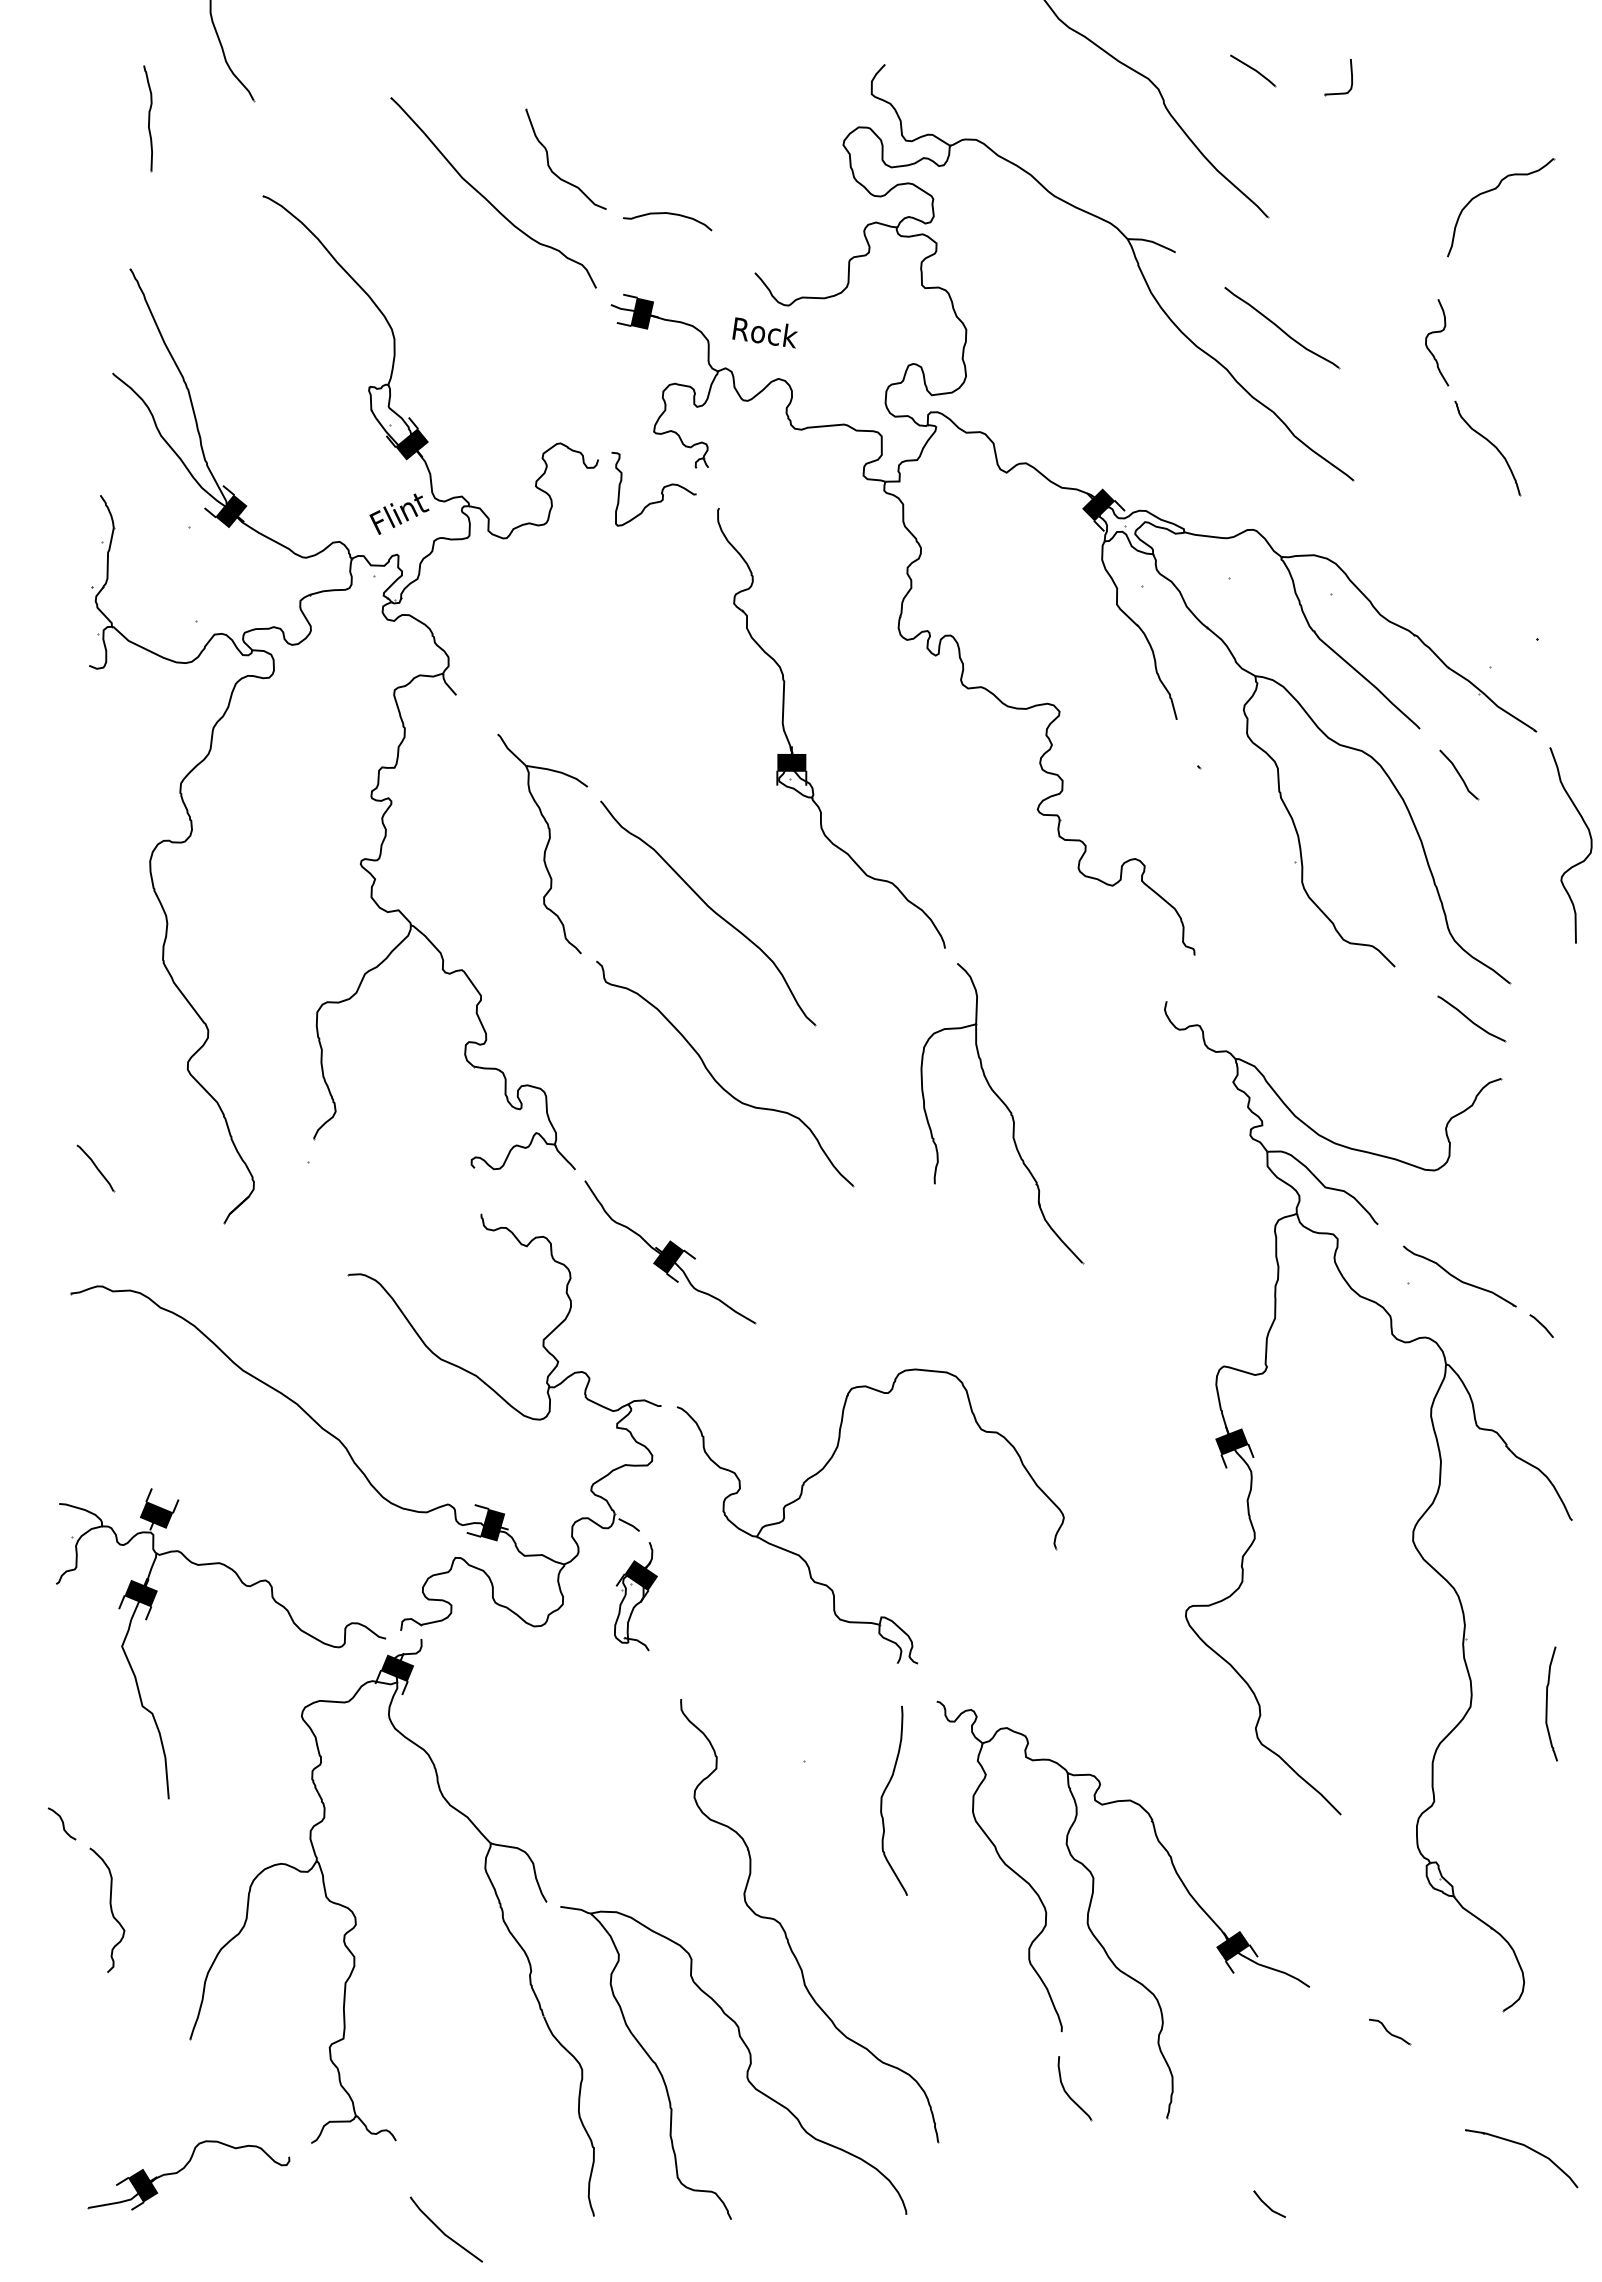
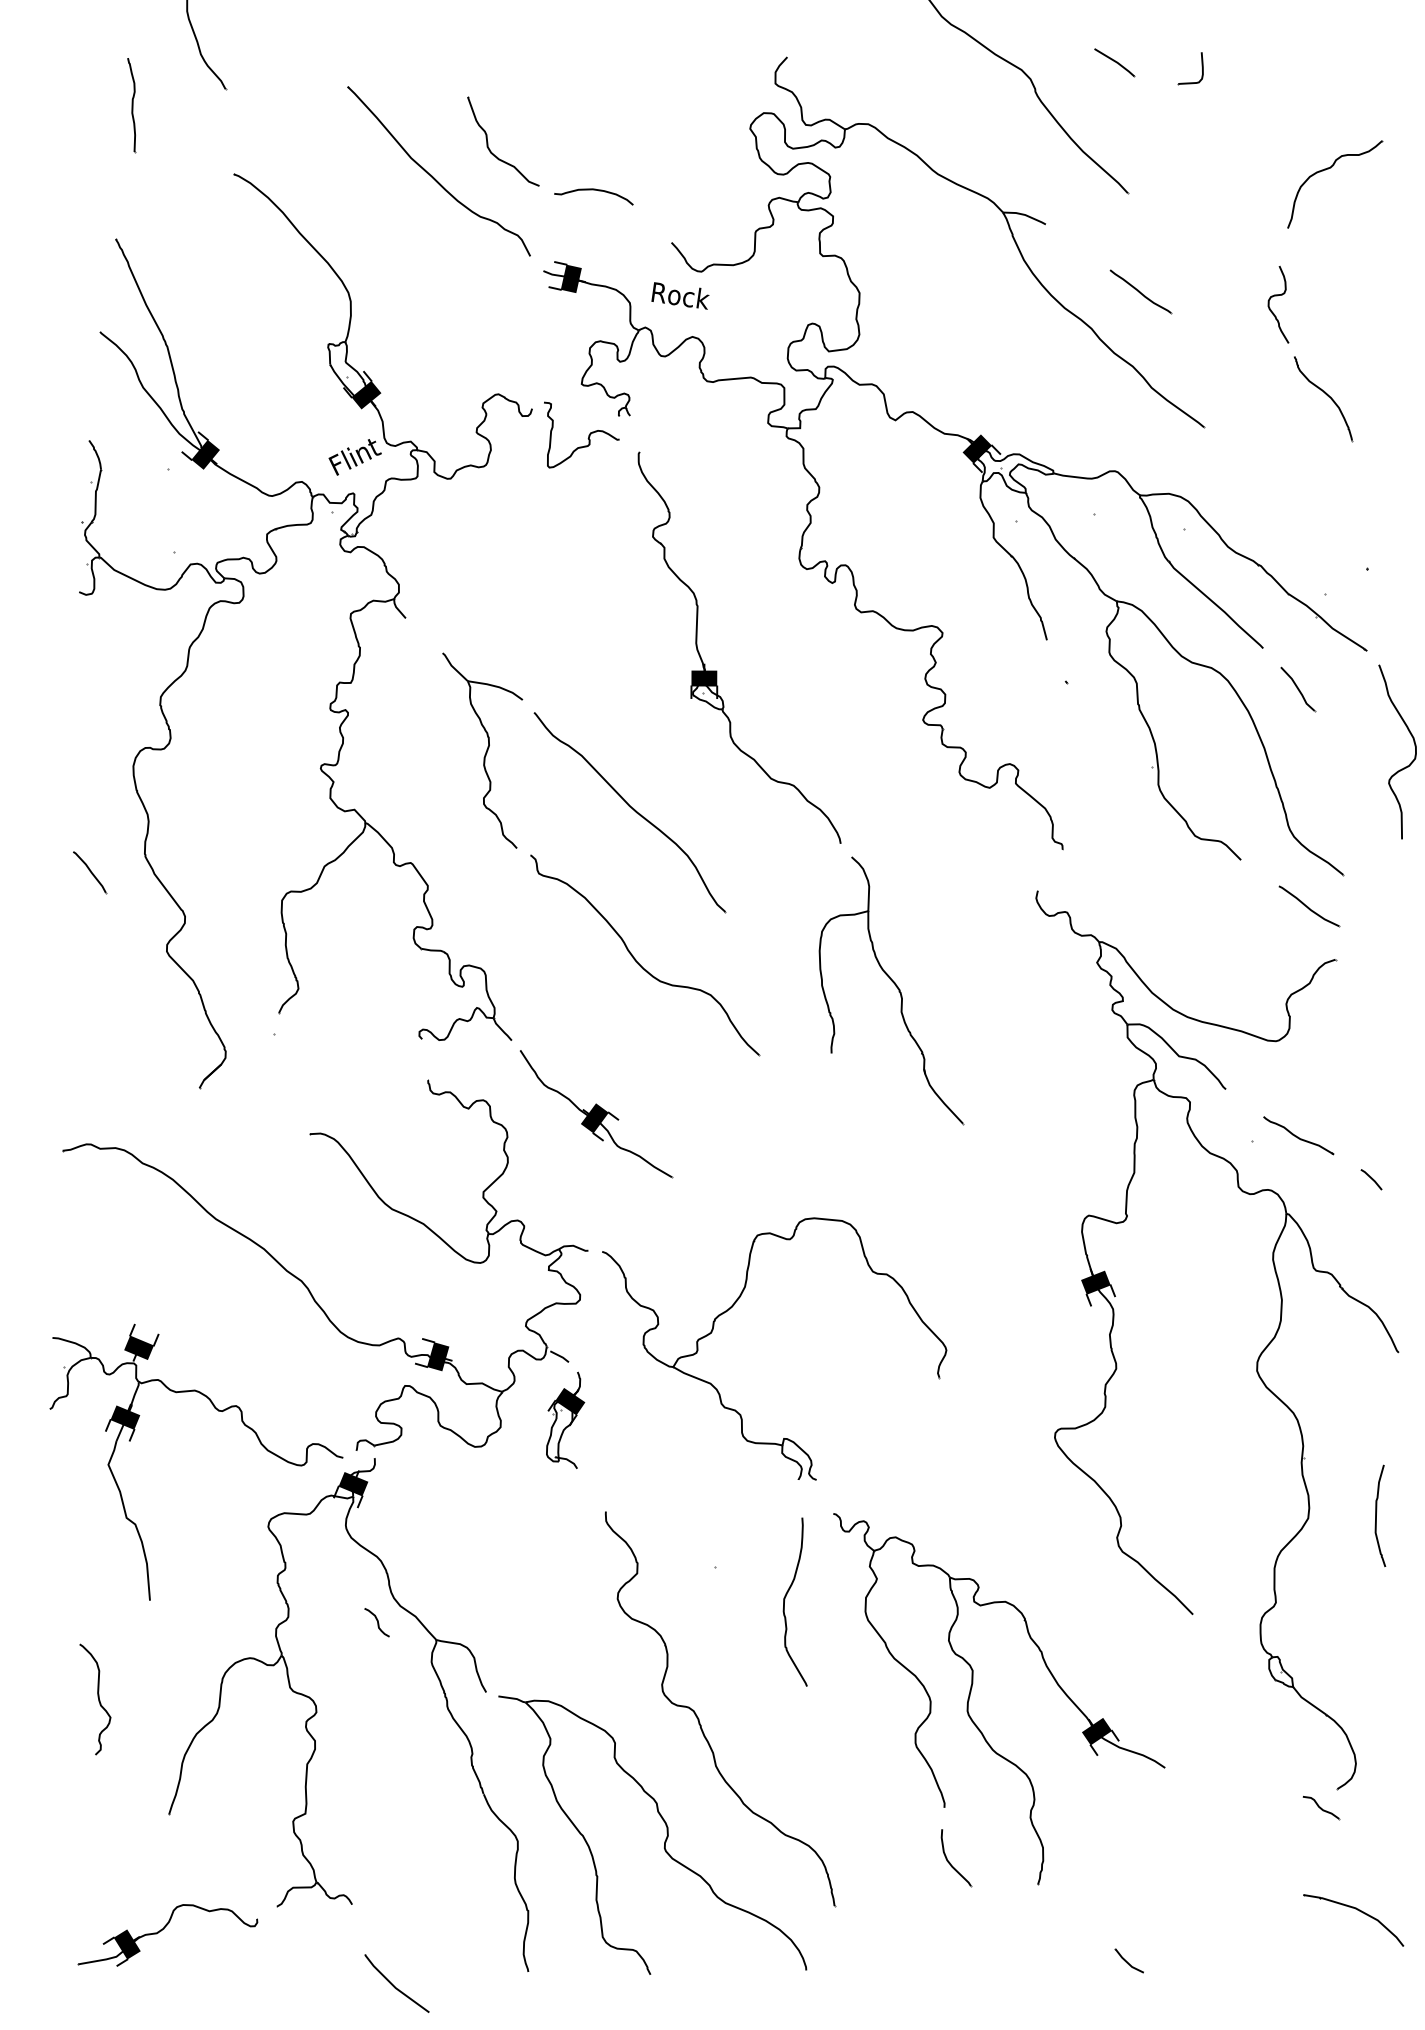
part: (1282, 327) -> (1140, 291), size x0.6
part: (96, 1168) -> (90, 872), moved
part: (1459, 1276) -> (1298, 1135), size x0.7
curve: (62, 1823) -> (377, 1622), moved
part: (1389, 2032) -> (1321, 1808), moved

